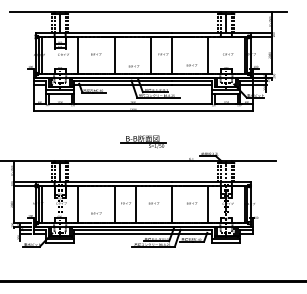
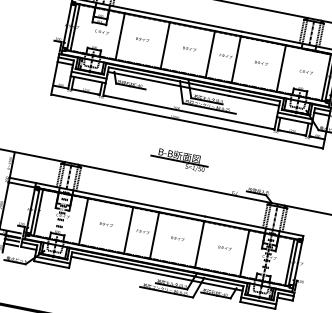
text: (191, 65) -> (260, 63), moved
text: (134, 66) -> (190, 49), moved
text: (96, 213) -> (106, 224), moved

